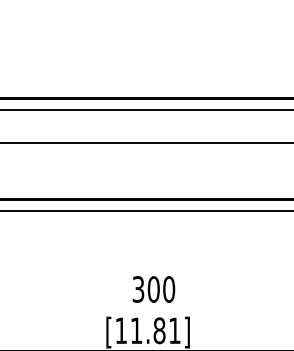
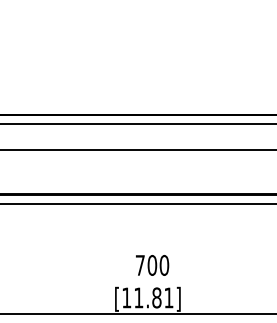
text: (137, 288) -> (139, 264), 300 -> 700

